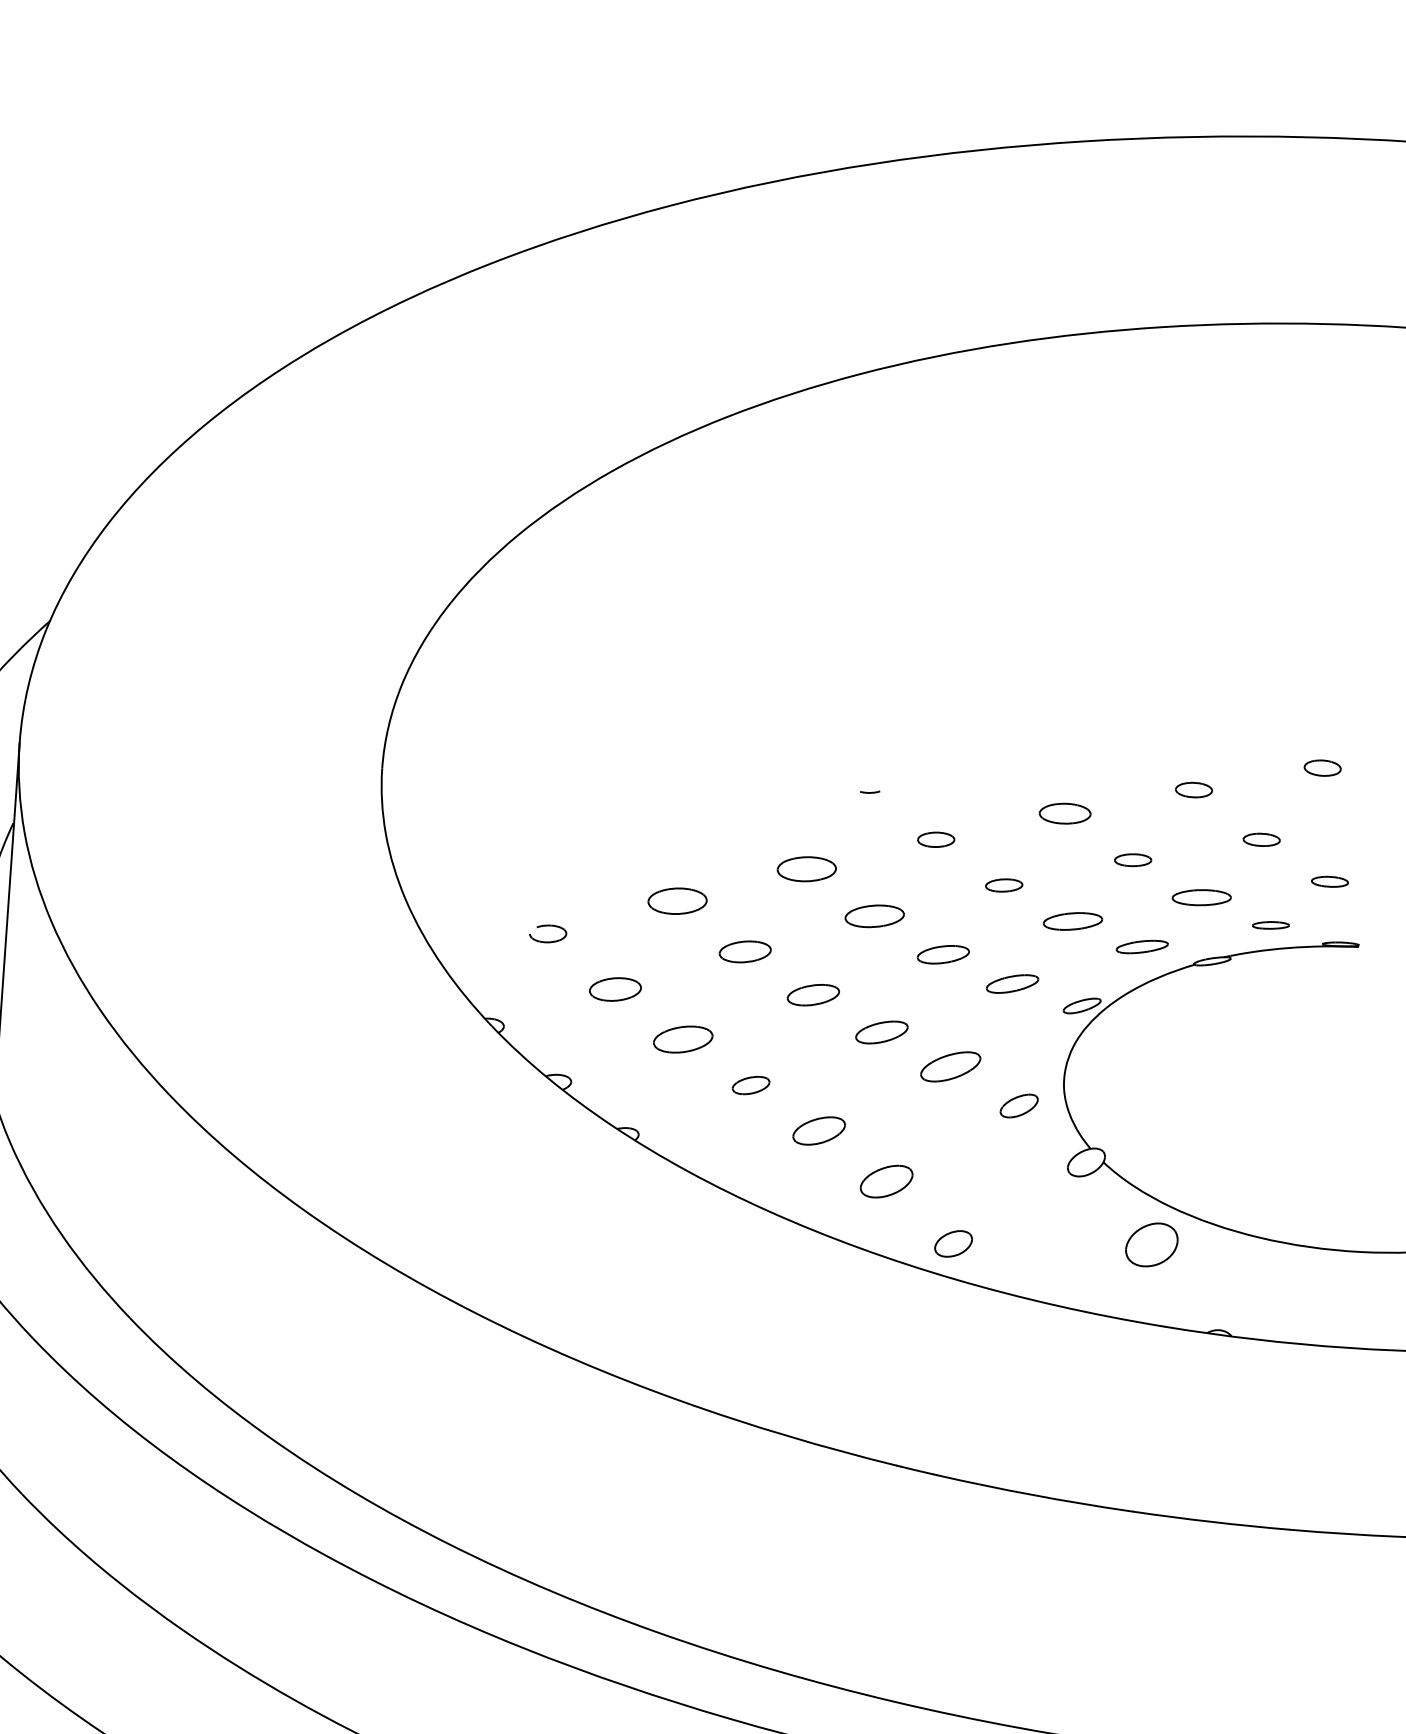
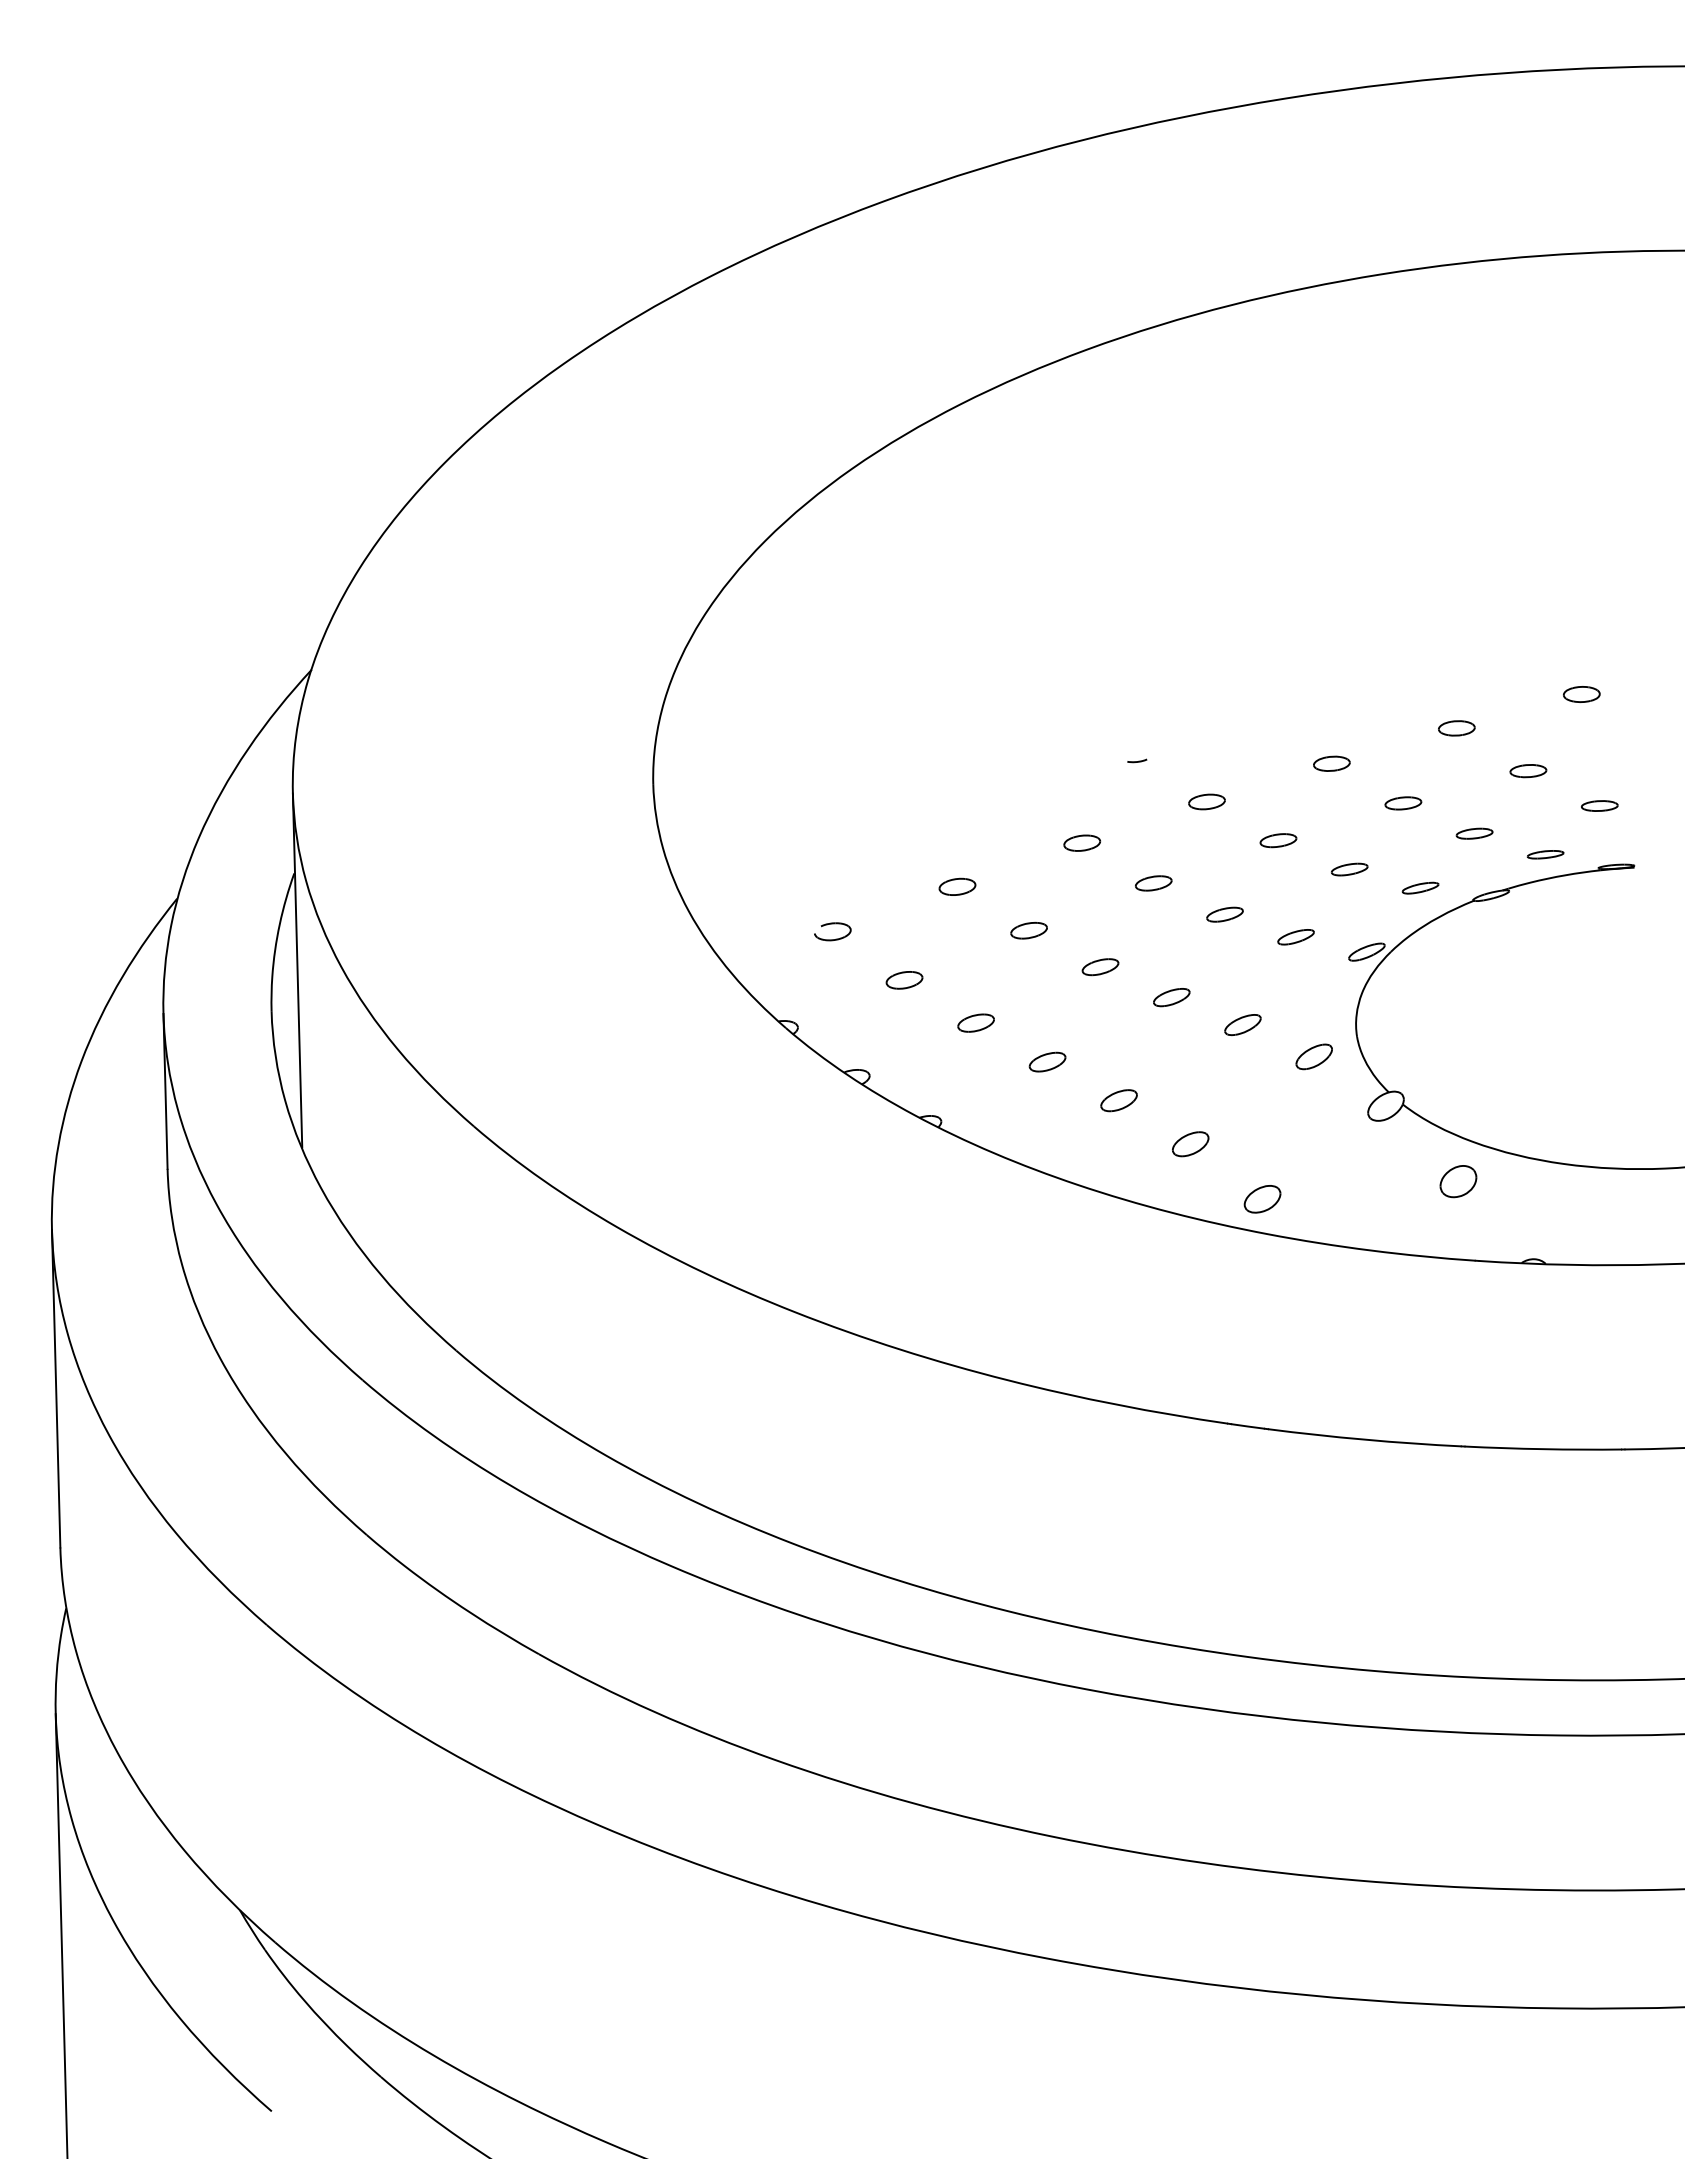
part: (1064, 813) -> (1331, 763), size x0.71
part: (807, 868) -> (1082, 842), size x0.62
part: (1201, 897) -> (1474, 833), size x0.62
part: (677, 900) -> (957, 886), size x0.62
part: (874, 916) -> (1153, 883), size x0.62
part: (1072, 921) -> (1349, 869), size x0.62
part: (1142, 946) -> (1420, 887), size x0.71
part: (744, 951) -> (1028, 930), size x0.71
part: (942, 954) -> (1224, 914), size x0.71
part: (1011, 984) -> (1295, 937), size x0.71
part: (615, 989) -> (904, 980), size x0.71
part: (813, 995) -> (1100, 967), size x0.71
part: (881, 1032) -> (1171, 997), size x0.71
part: (682, 1038) -> (975, 1022), size x0.62
part: (950, 1067) -> (1242, 1025), size x0.62
part: (818, 1130) -> (1118, 1100), size x0.71
part: (886, 1181) -> (1190, 1144), size x0.71
part: (1151, 1244) -> (1458, 1181), size x0.71

